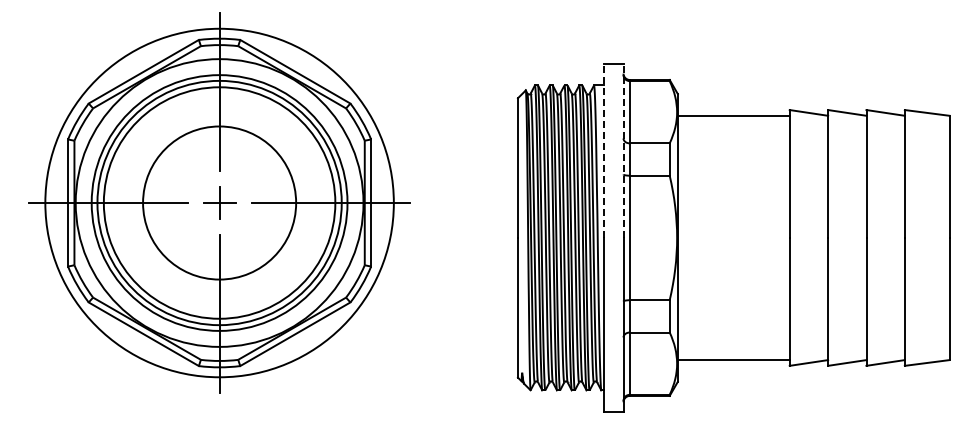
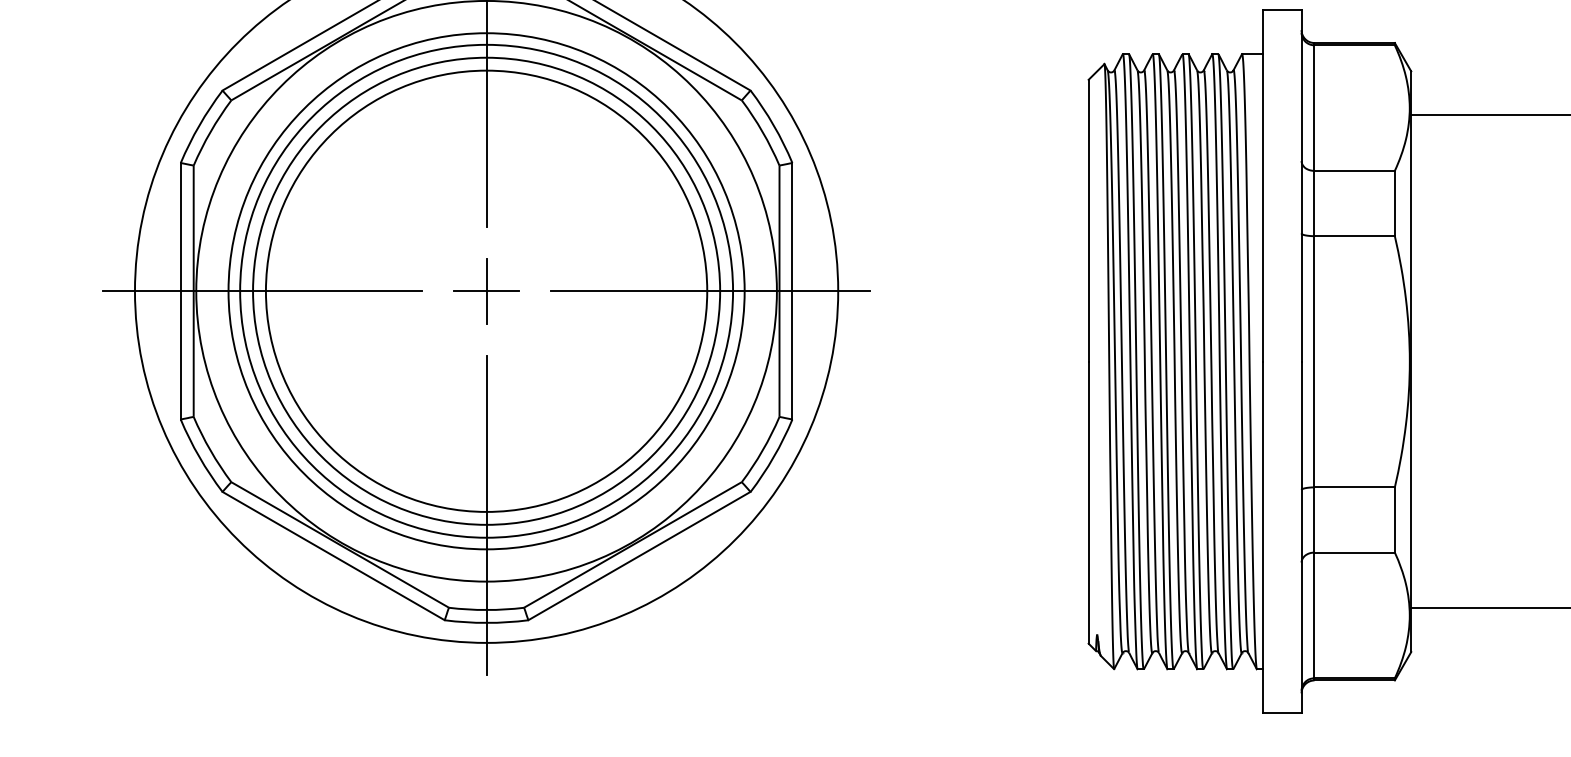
line: (604, 150) -> (1263, 185), dashed -> solid
line: (623, 150) -> (1301, 185), dashed -> solid
circle: (219, 202) -> (486, 290), size x1.43

